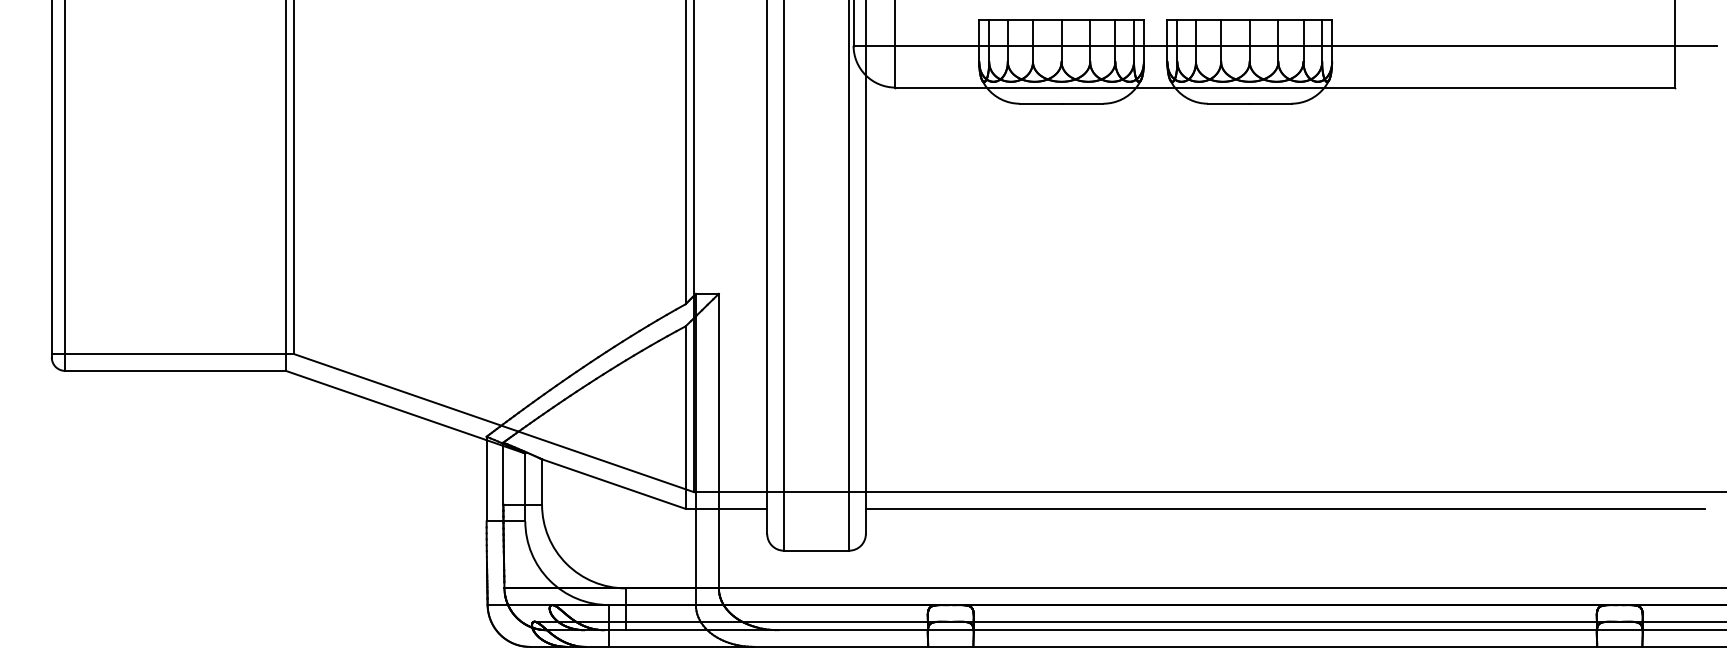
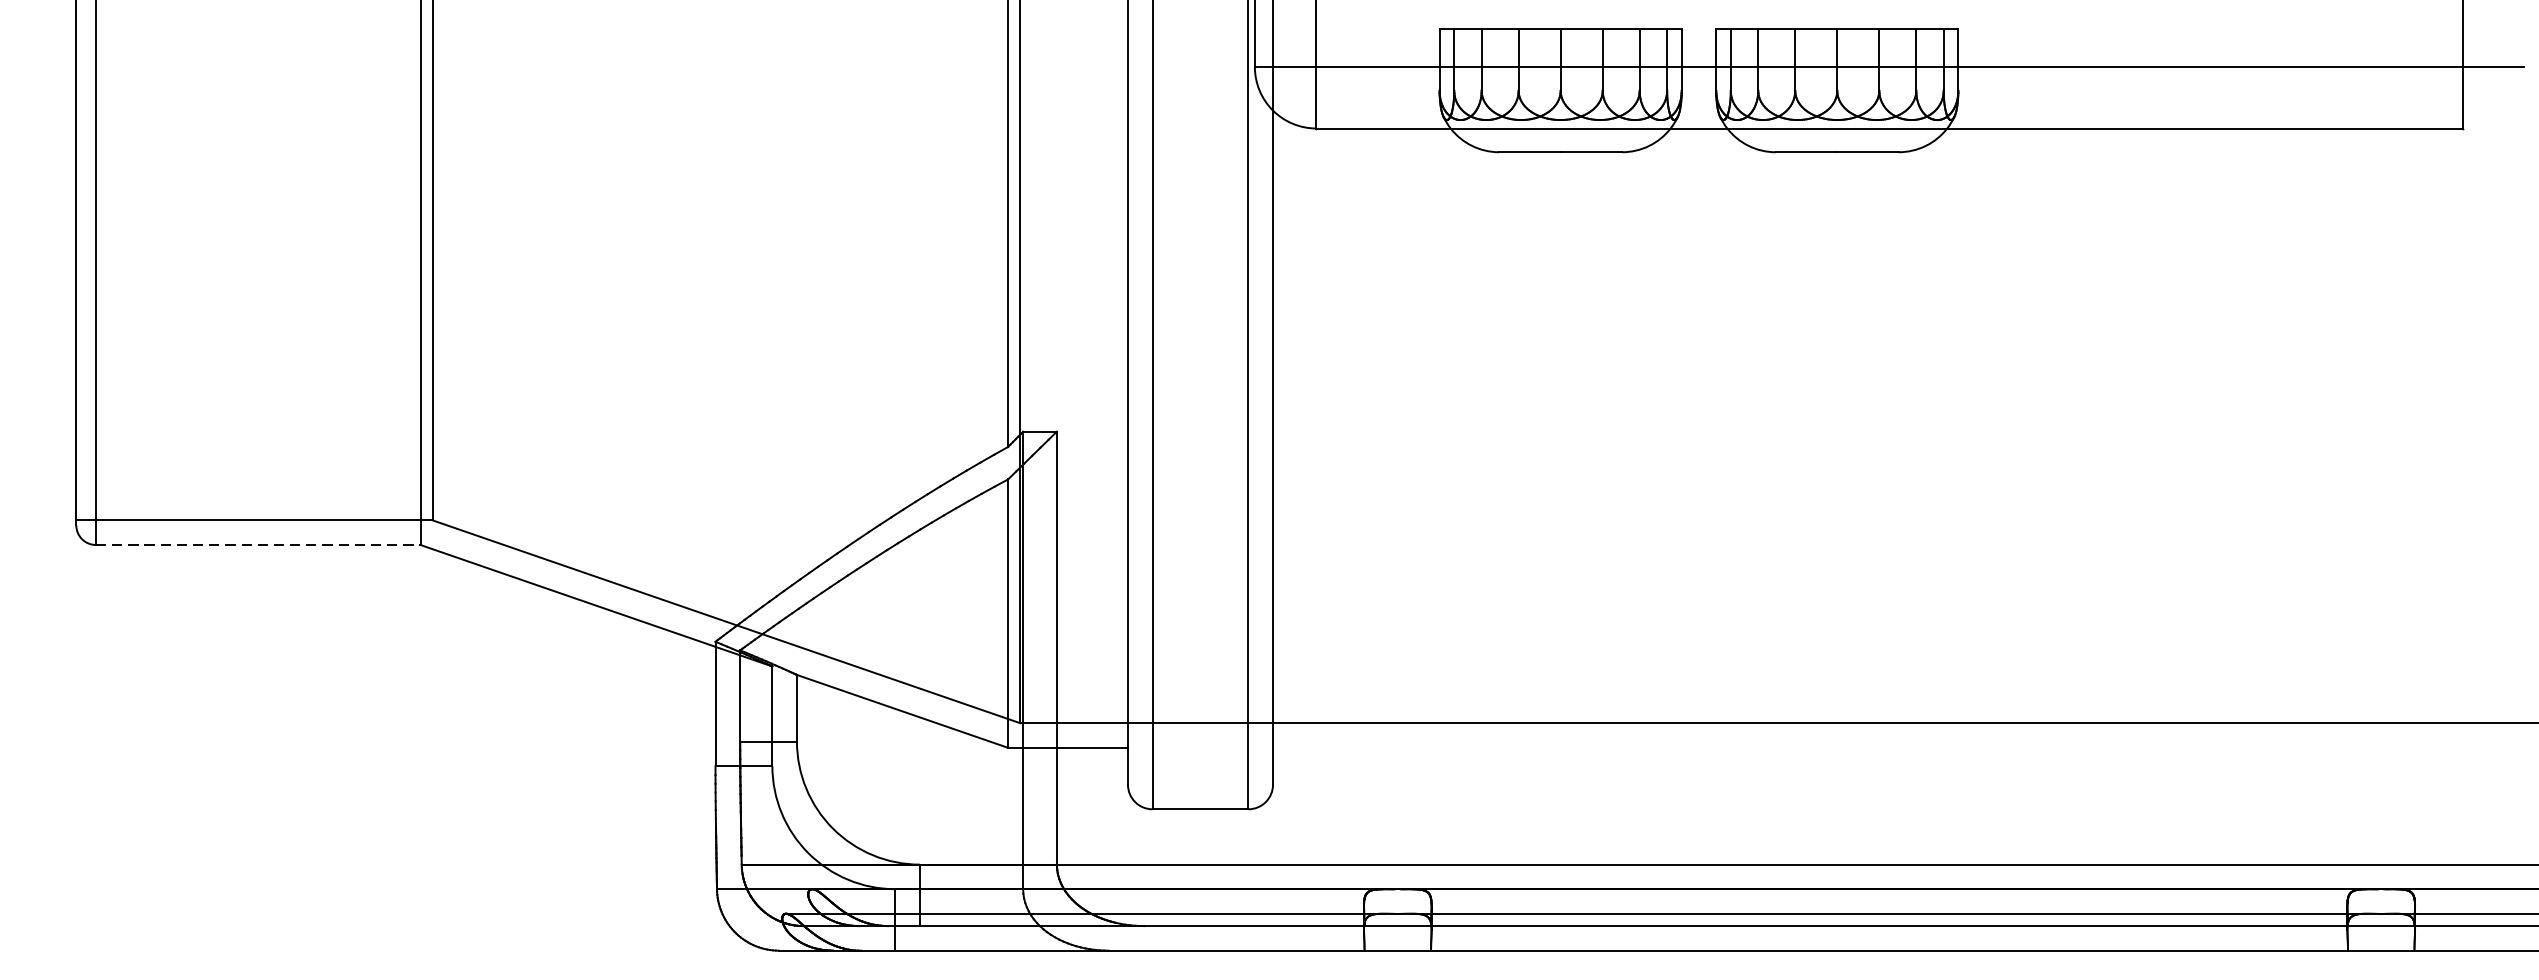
line: (176, 370) -> (259, 544), solid -> dashed
line: (1284, 508) -> (1888, 747), removed

